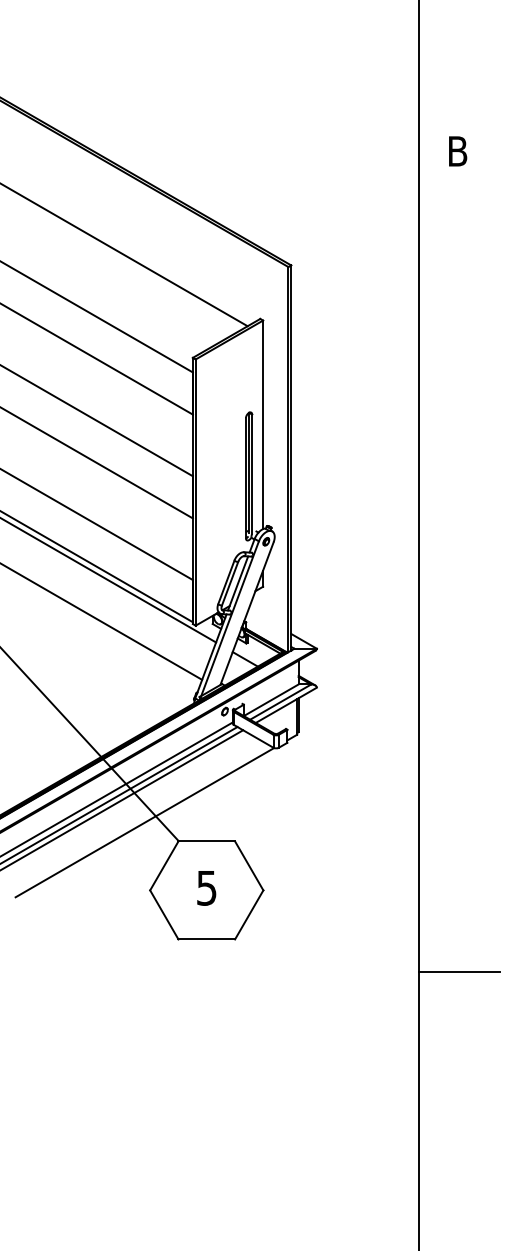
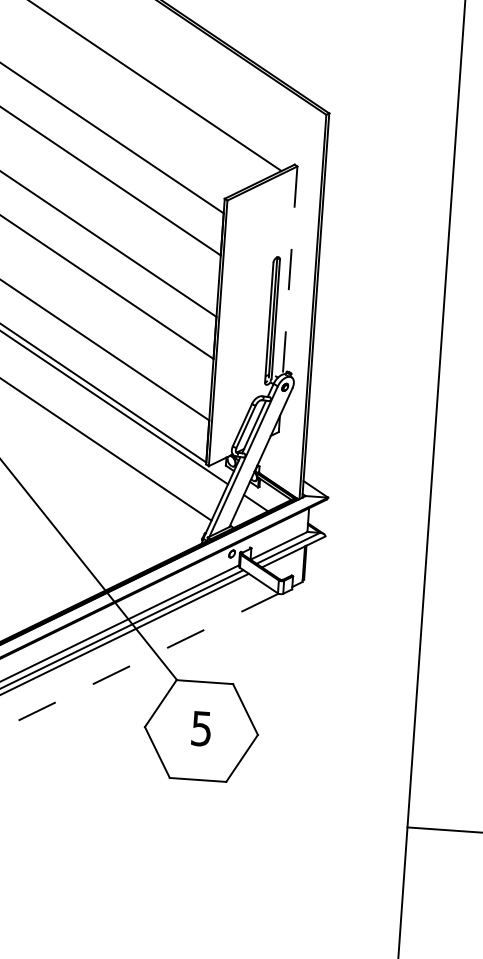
line: (263, 425) -> (290, 271), solid -> dashed
line: (144, 822) -> (144, 658), solid -> dashed

